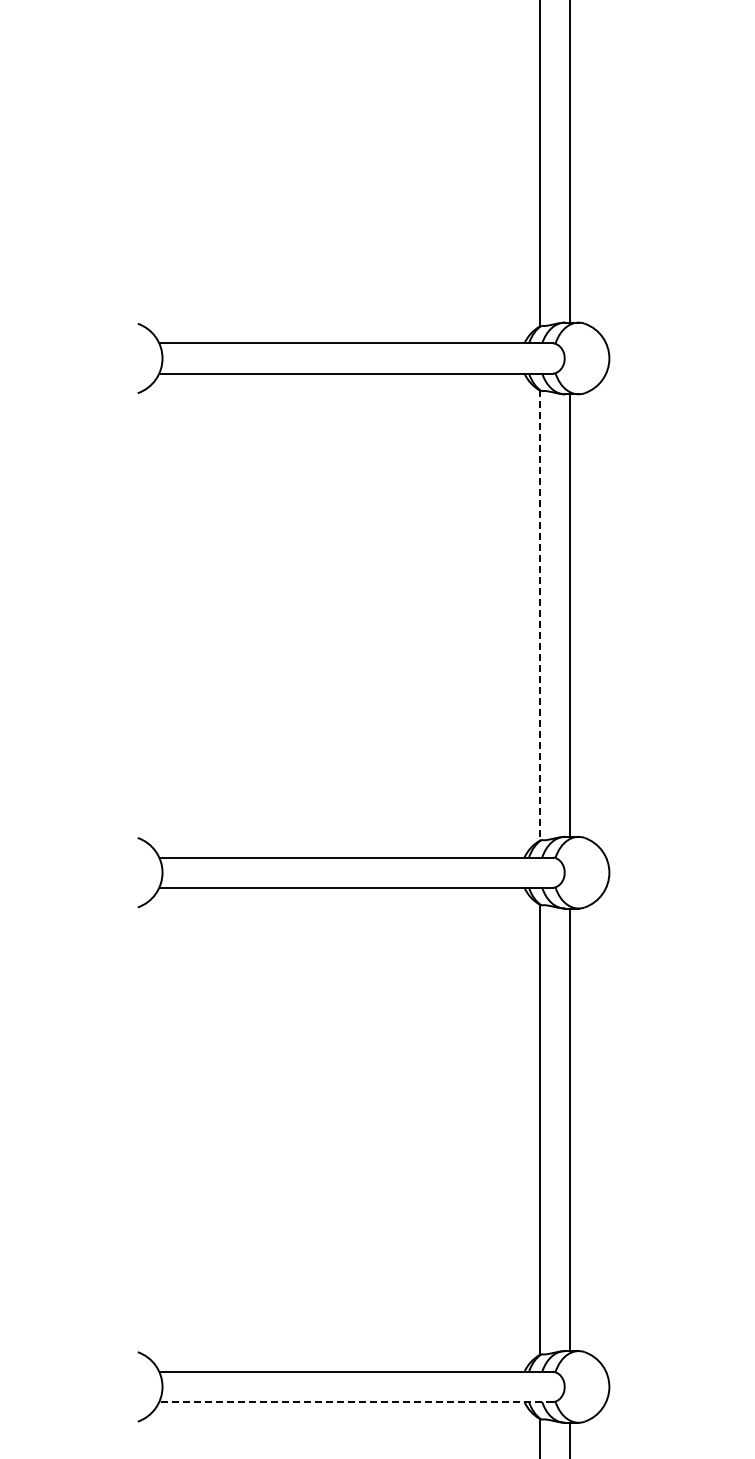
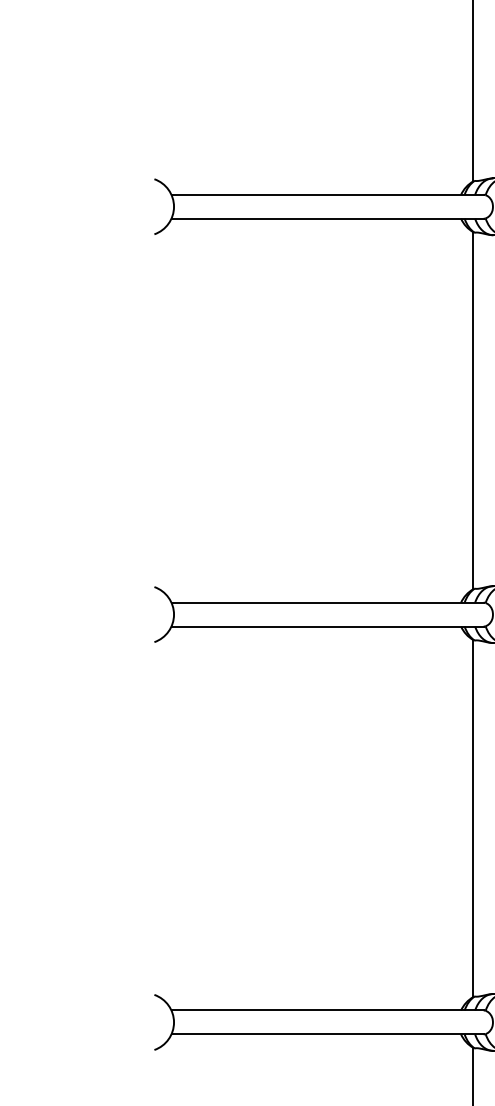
line: (539, 616) -> (472, 411), dashed -> solid
line: (356, 1402) -> (327, 1034), dashed -> solid

